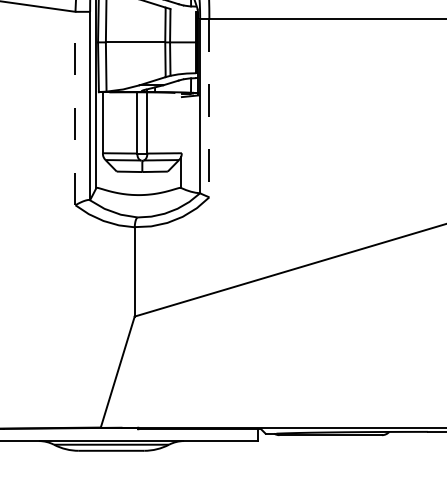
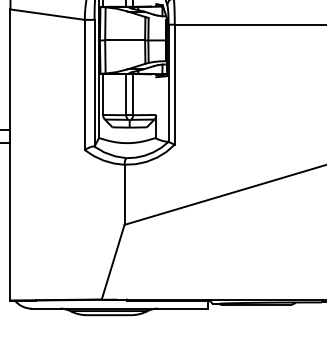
line: (75, 107) -> (84, 84), dashed -> solid
line: (208, 107) -> (174, 84), dashed -> solid

